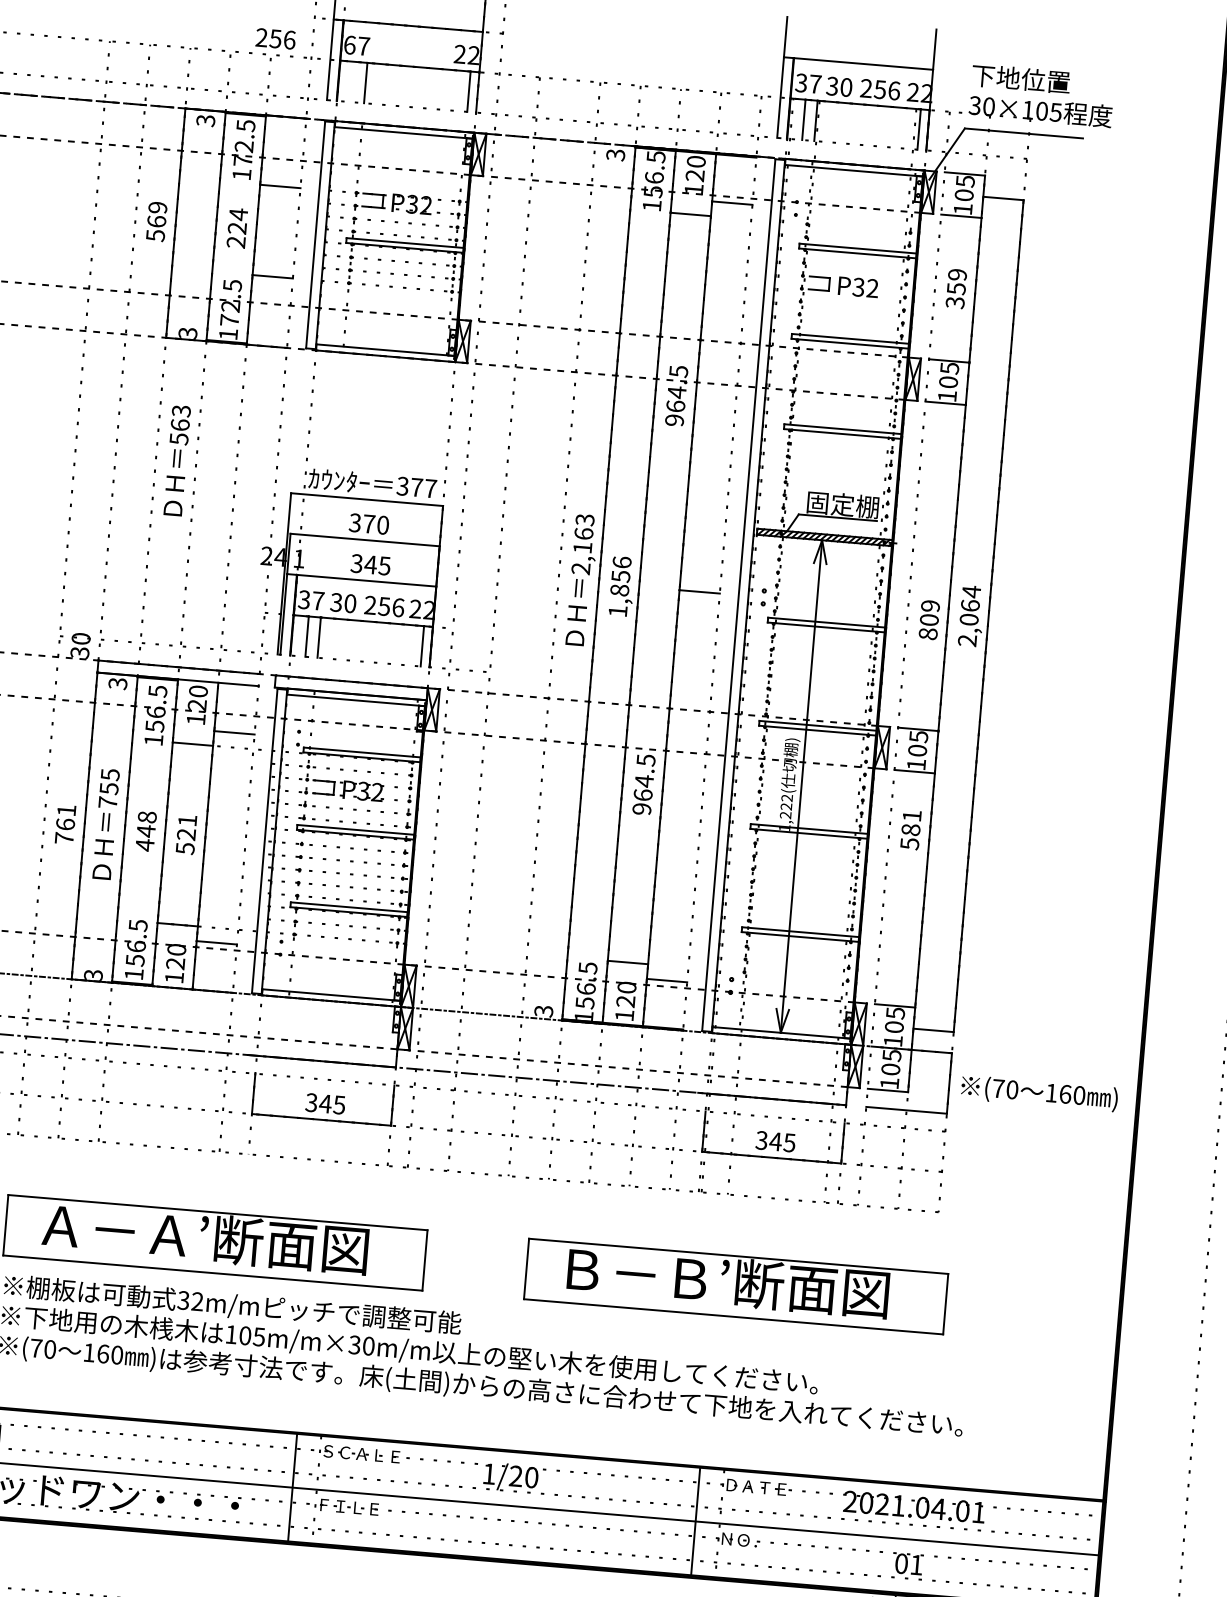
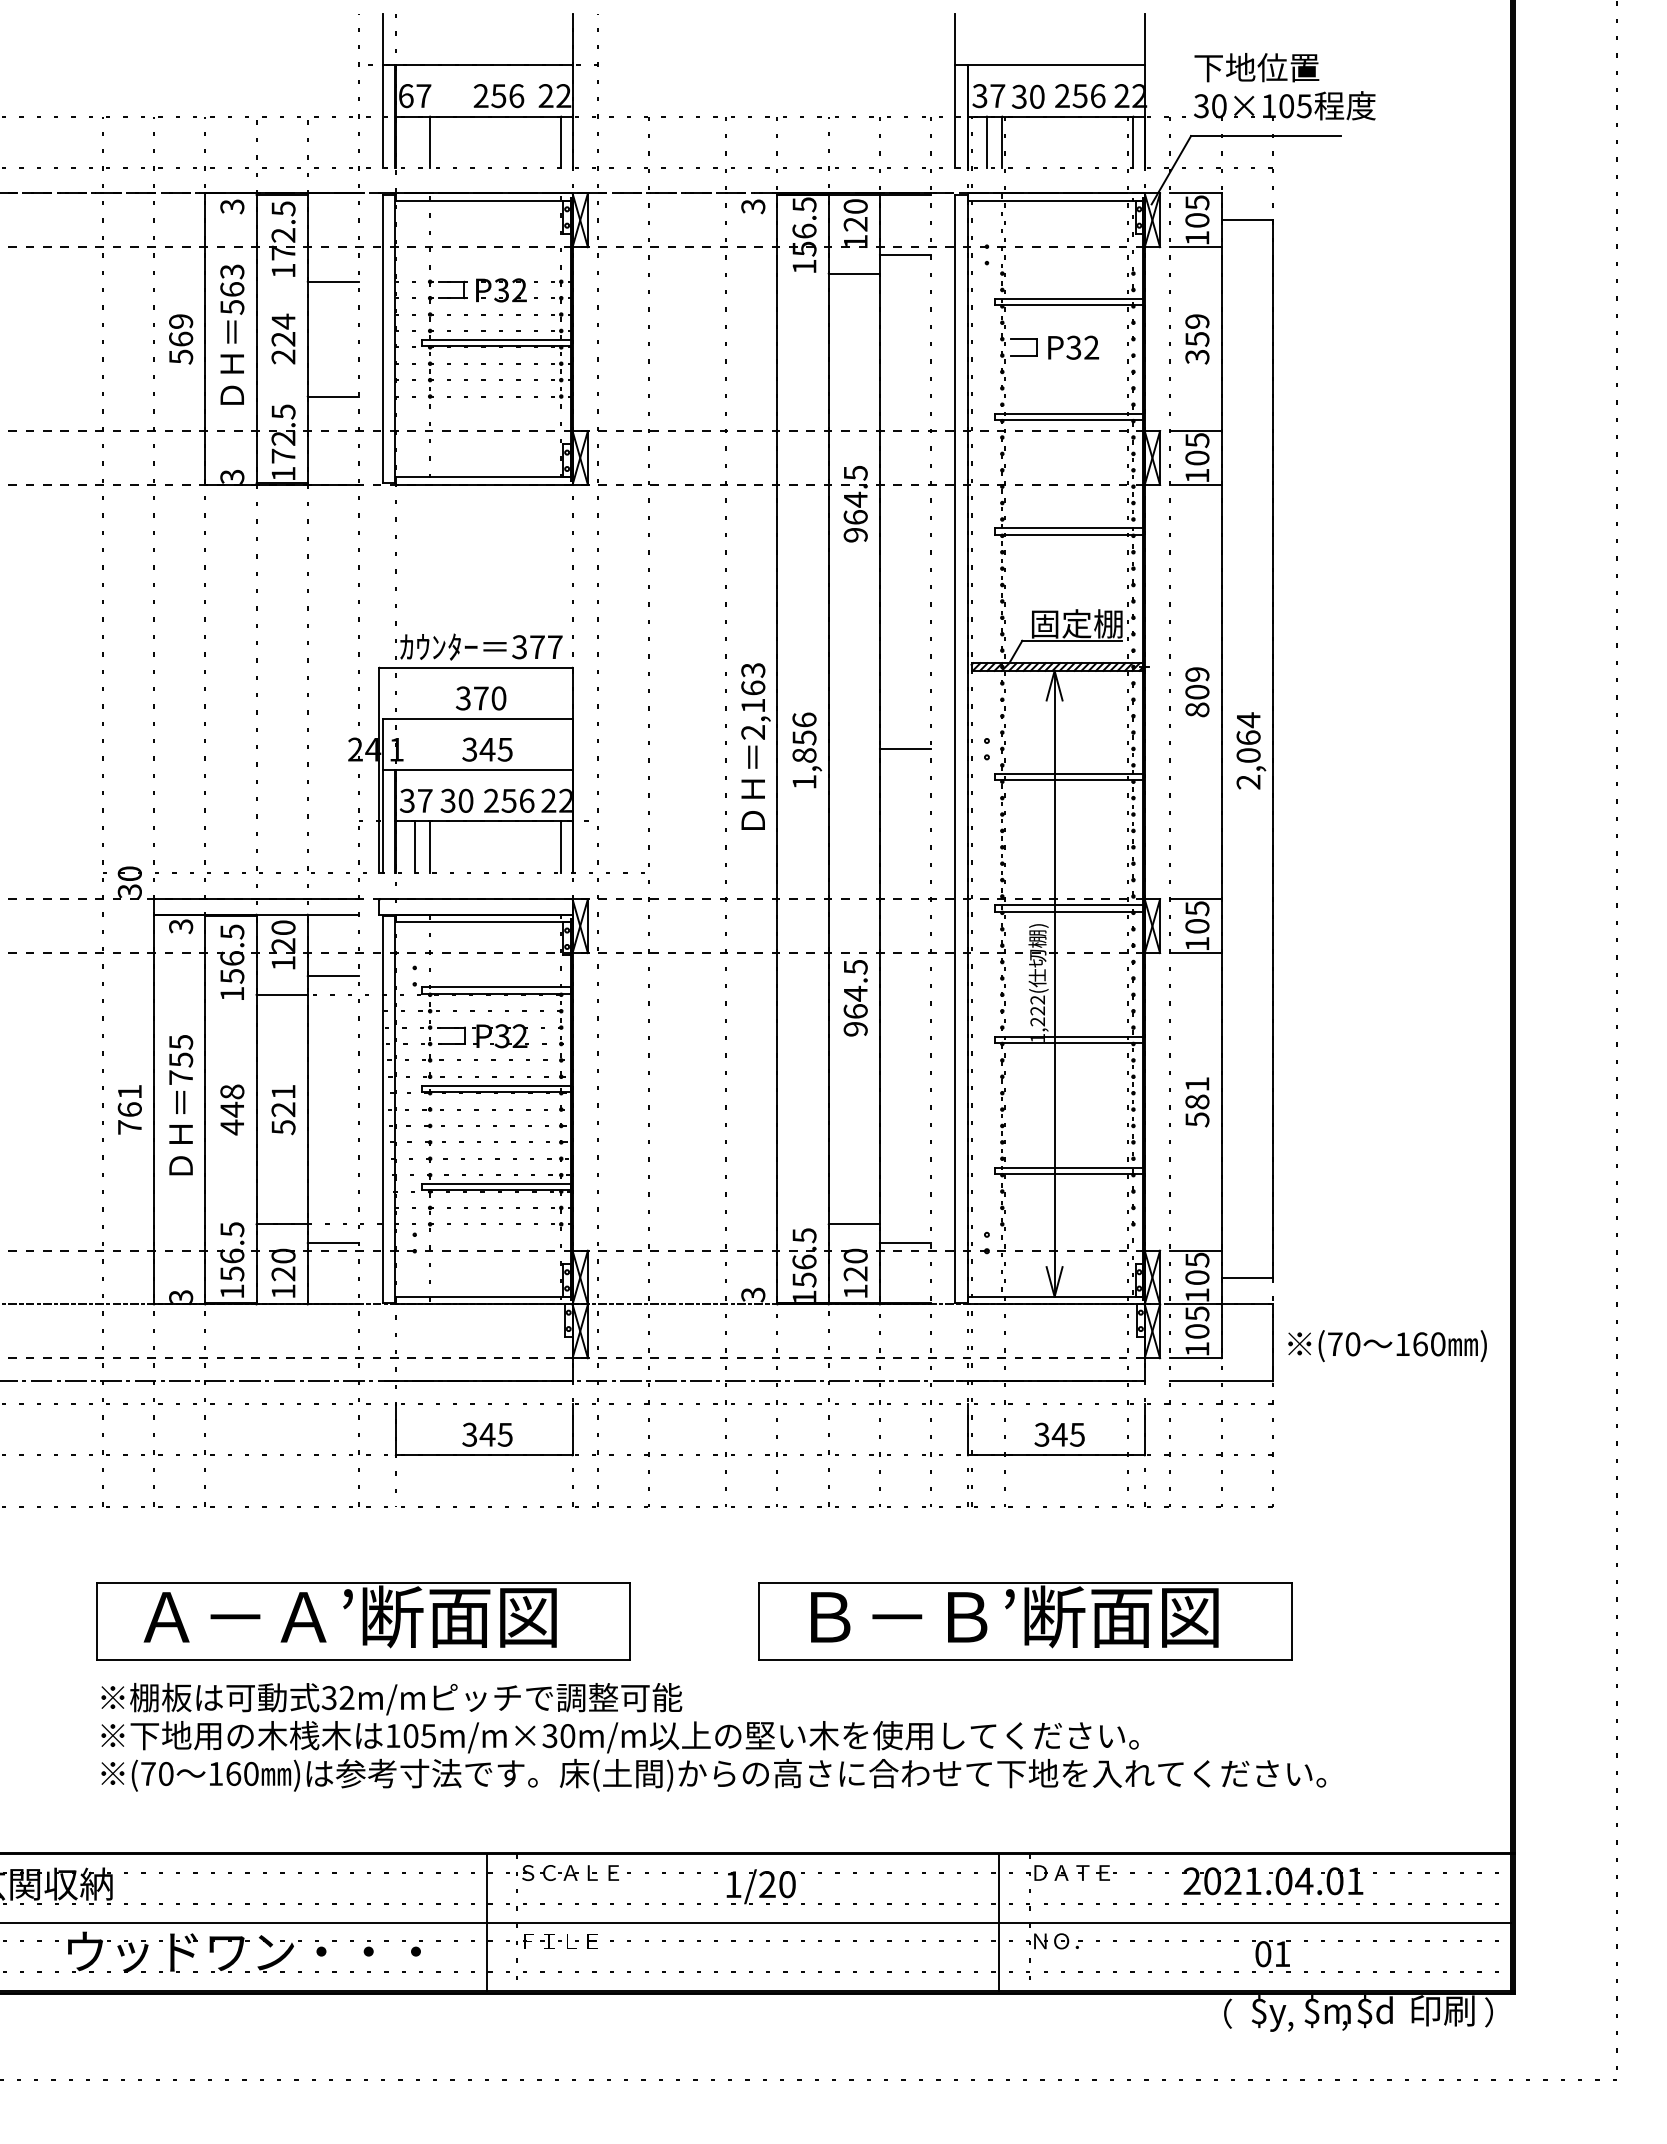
text: (275, 39) -> (498, 96), moved
text: (177, 460) -> (232, 334), moved
text: (929, 620) -> (1197, 692), moved
text: (911, 830) -> (1197, 1102), moved

